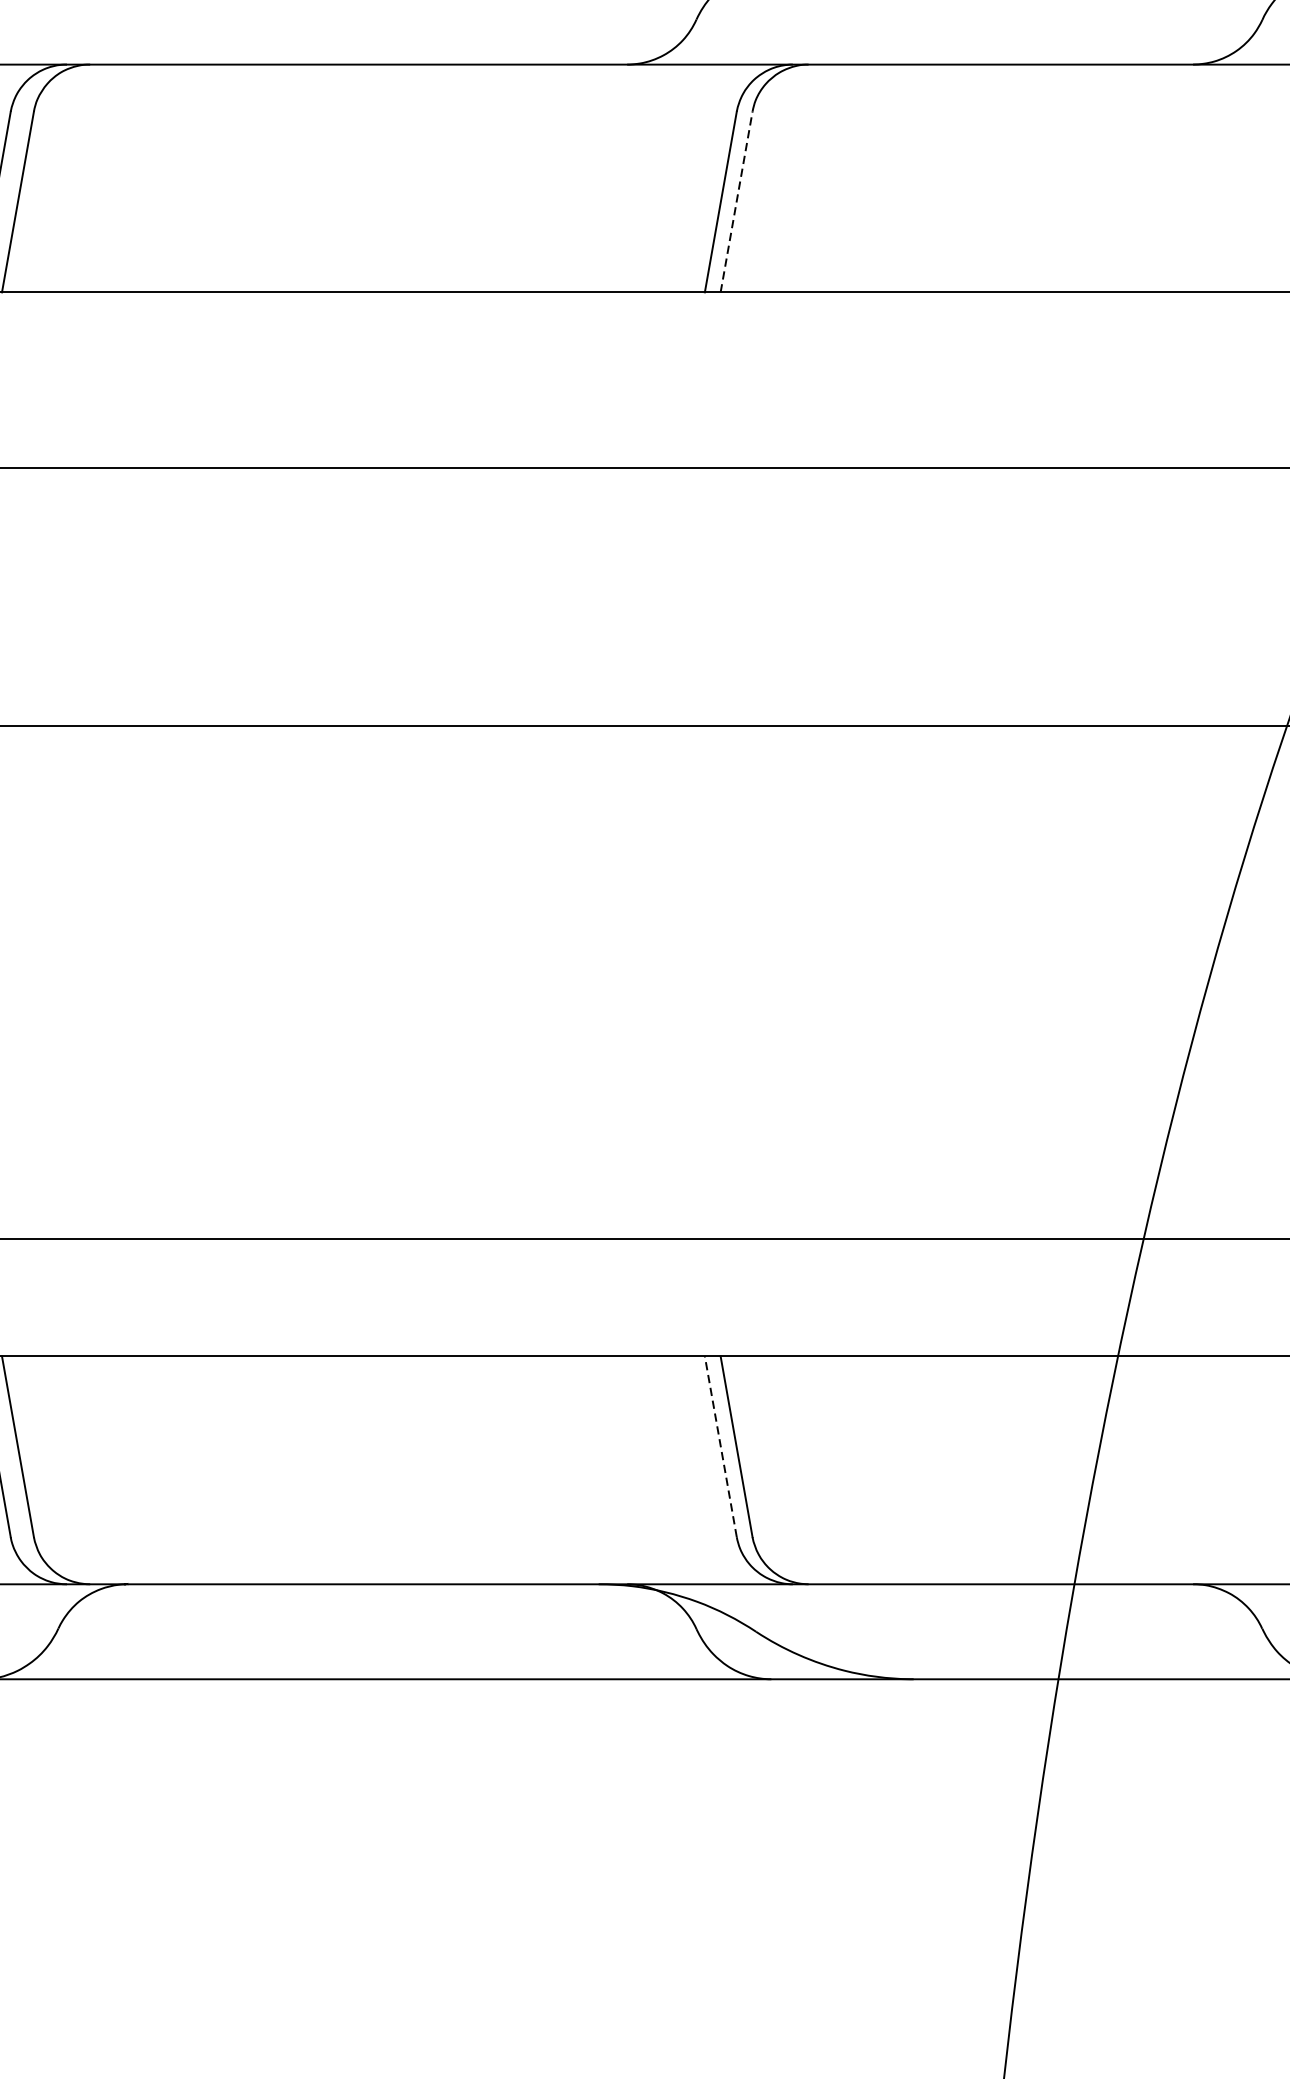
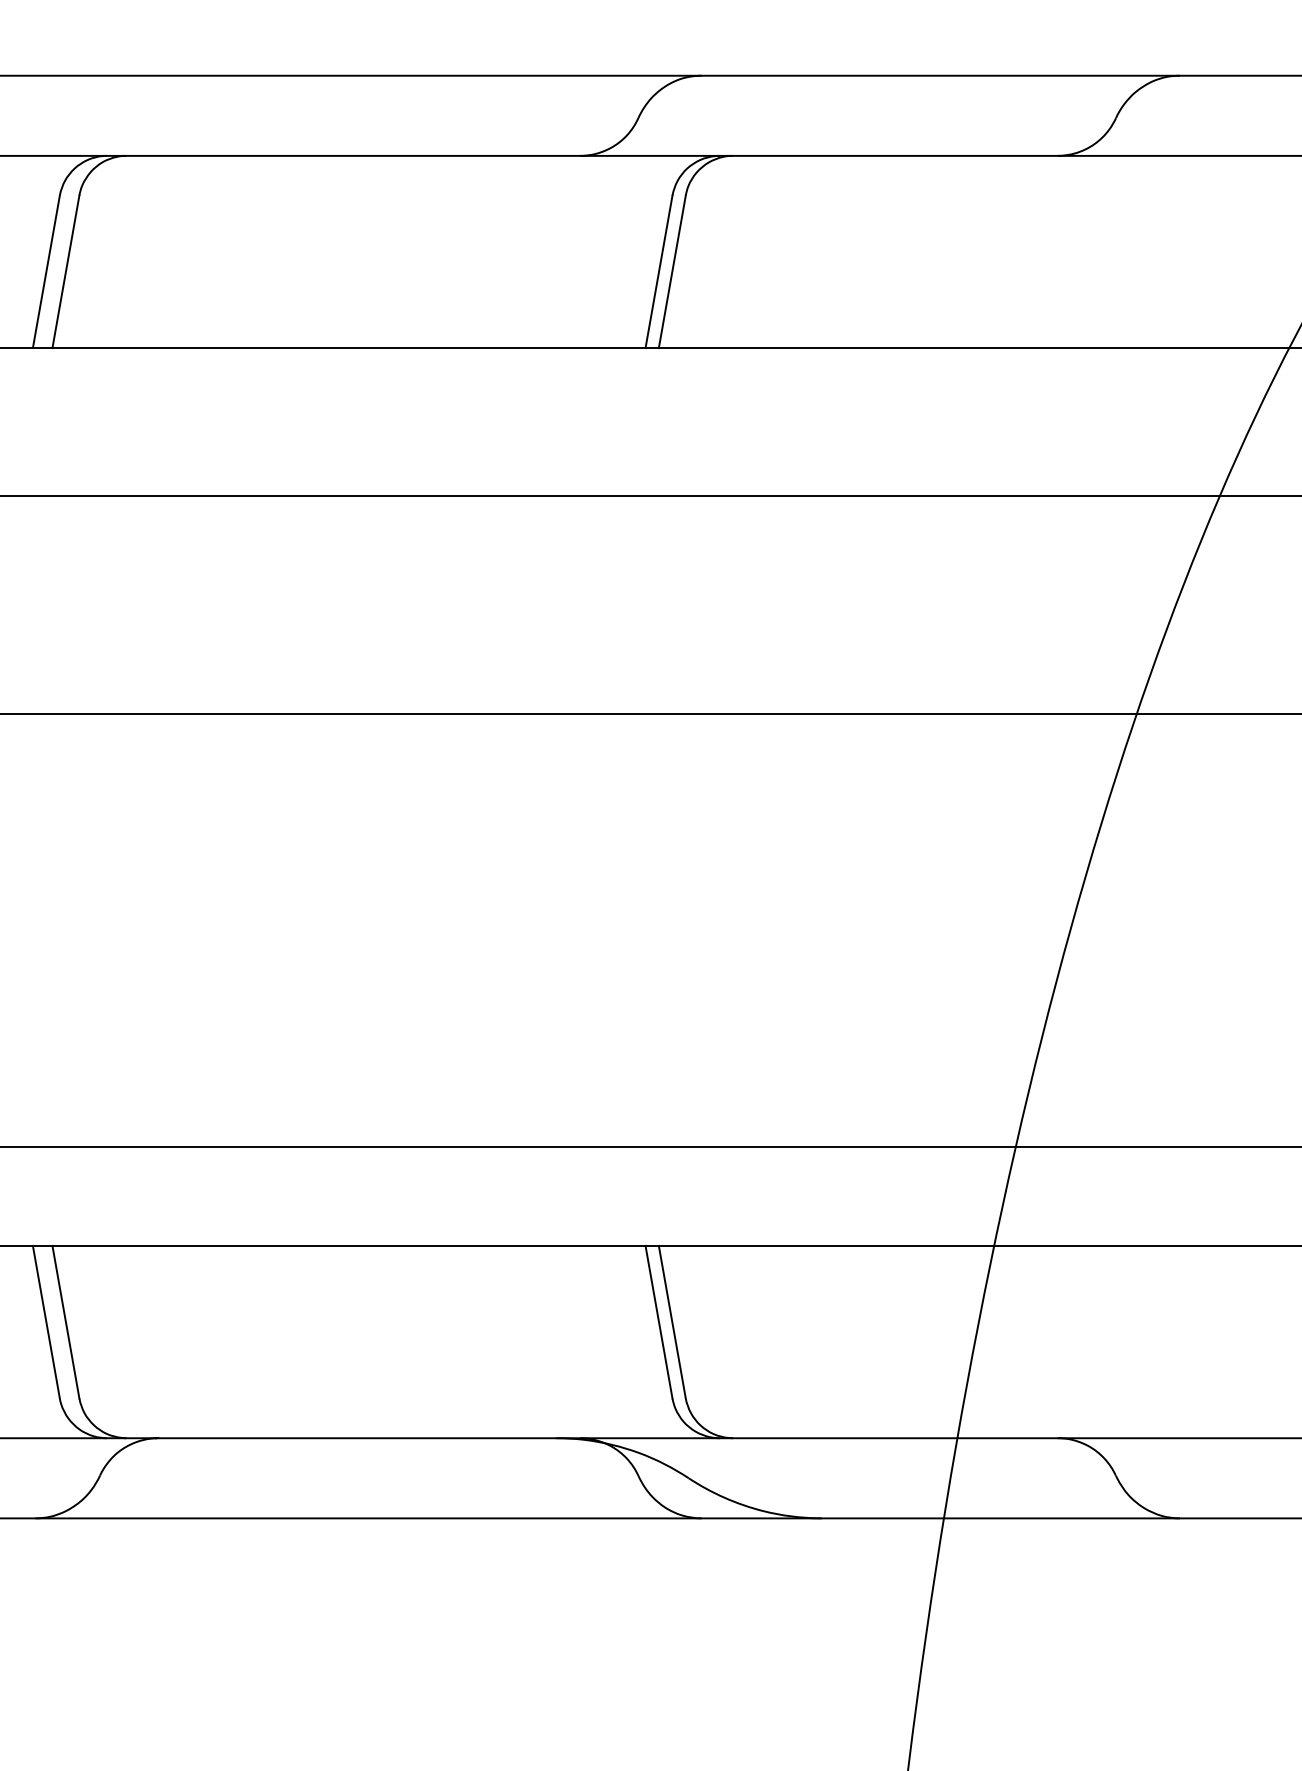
line: (736, 201) -> (672, 271), dashed -> solid
line: (720, 1445) -> (658, 1321), dashed -> solid

